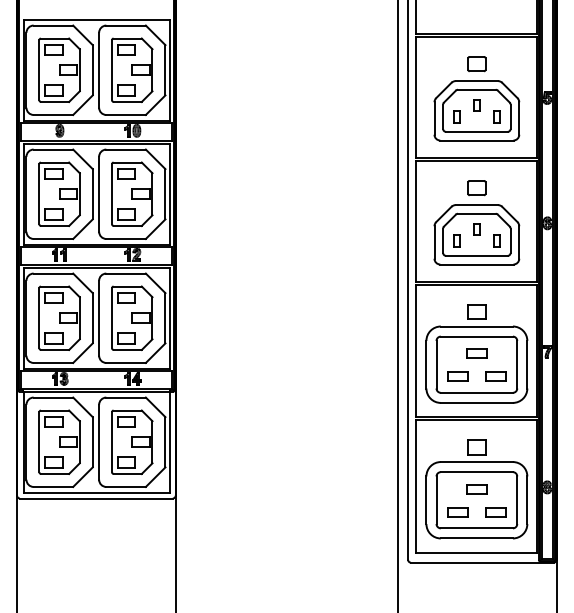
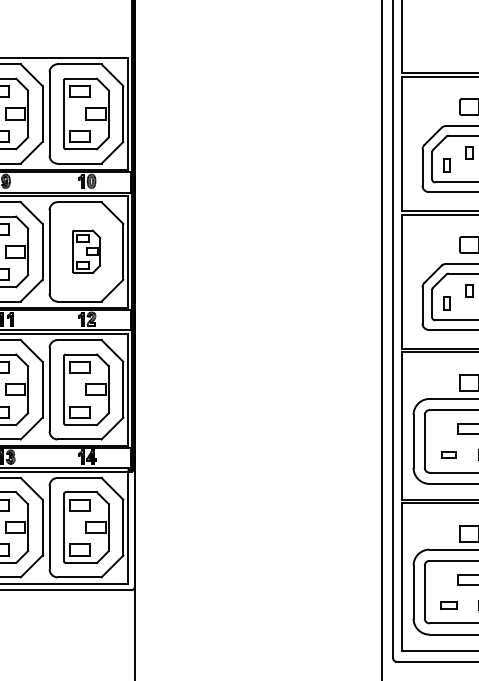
part: (132, 193) -> (86, 251), size x0.6
part: (457, 376) -> (448, 454), size x0.6
part: (457, 512) -> (448, 605), size x0.7

